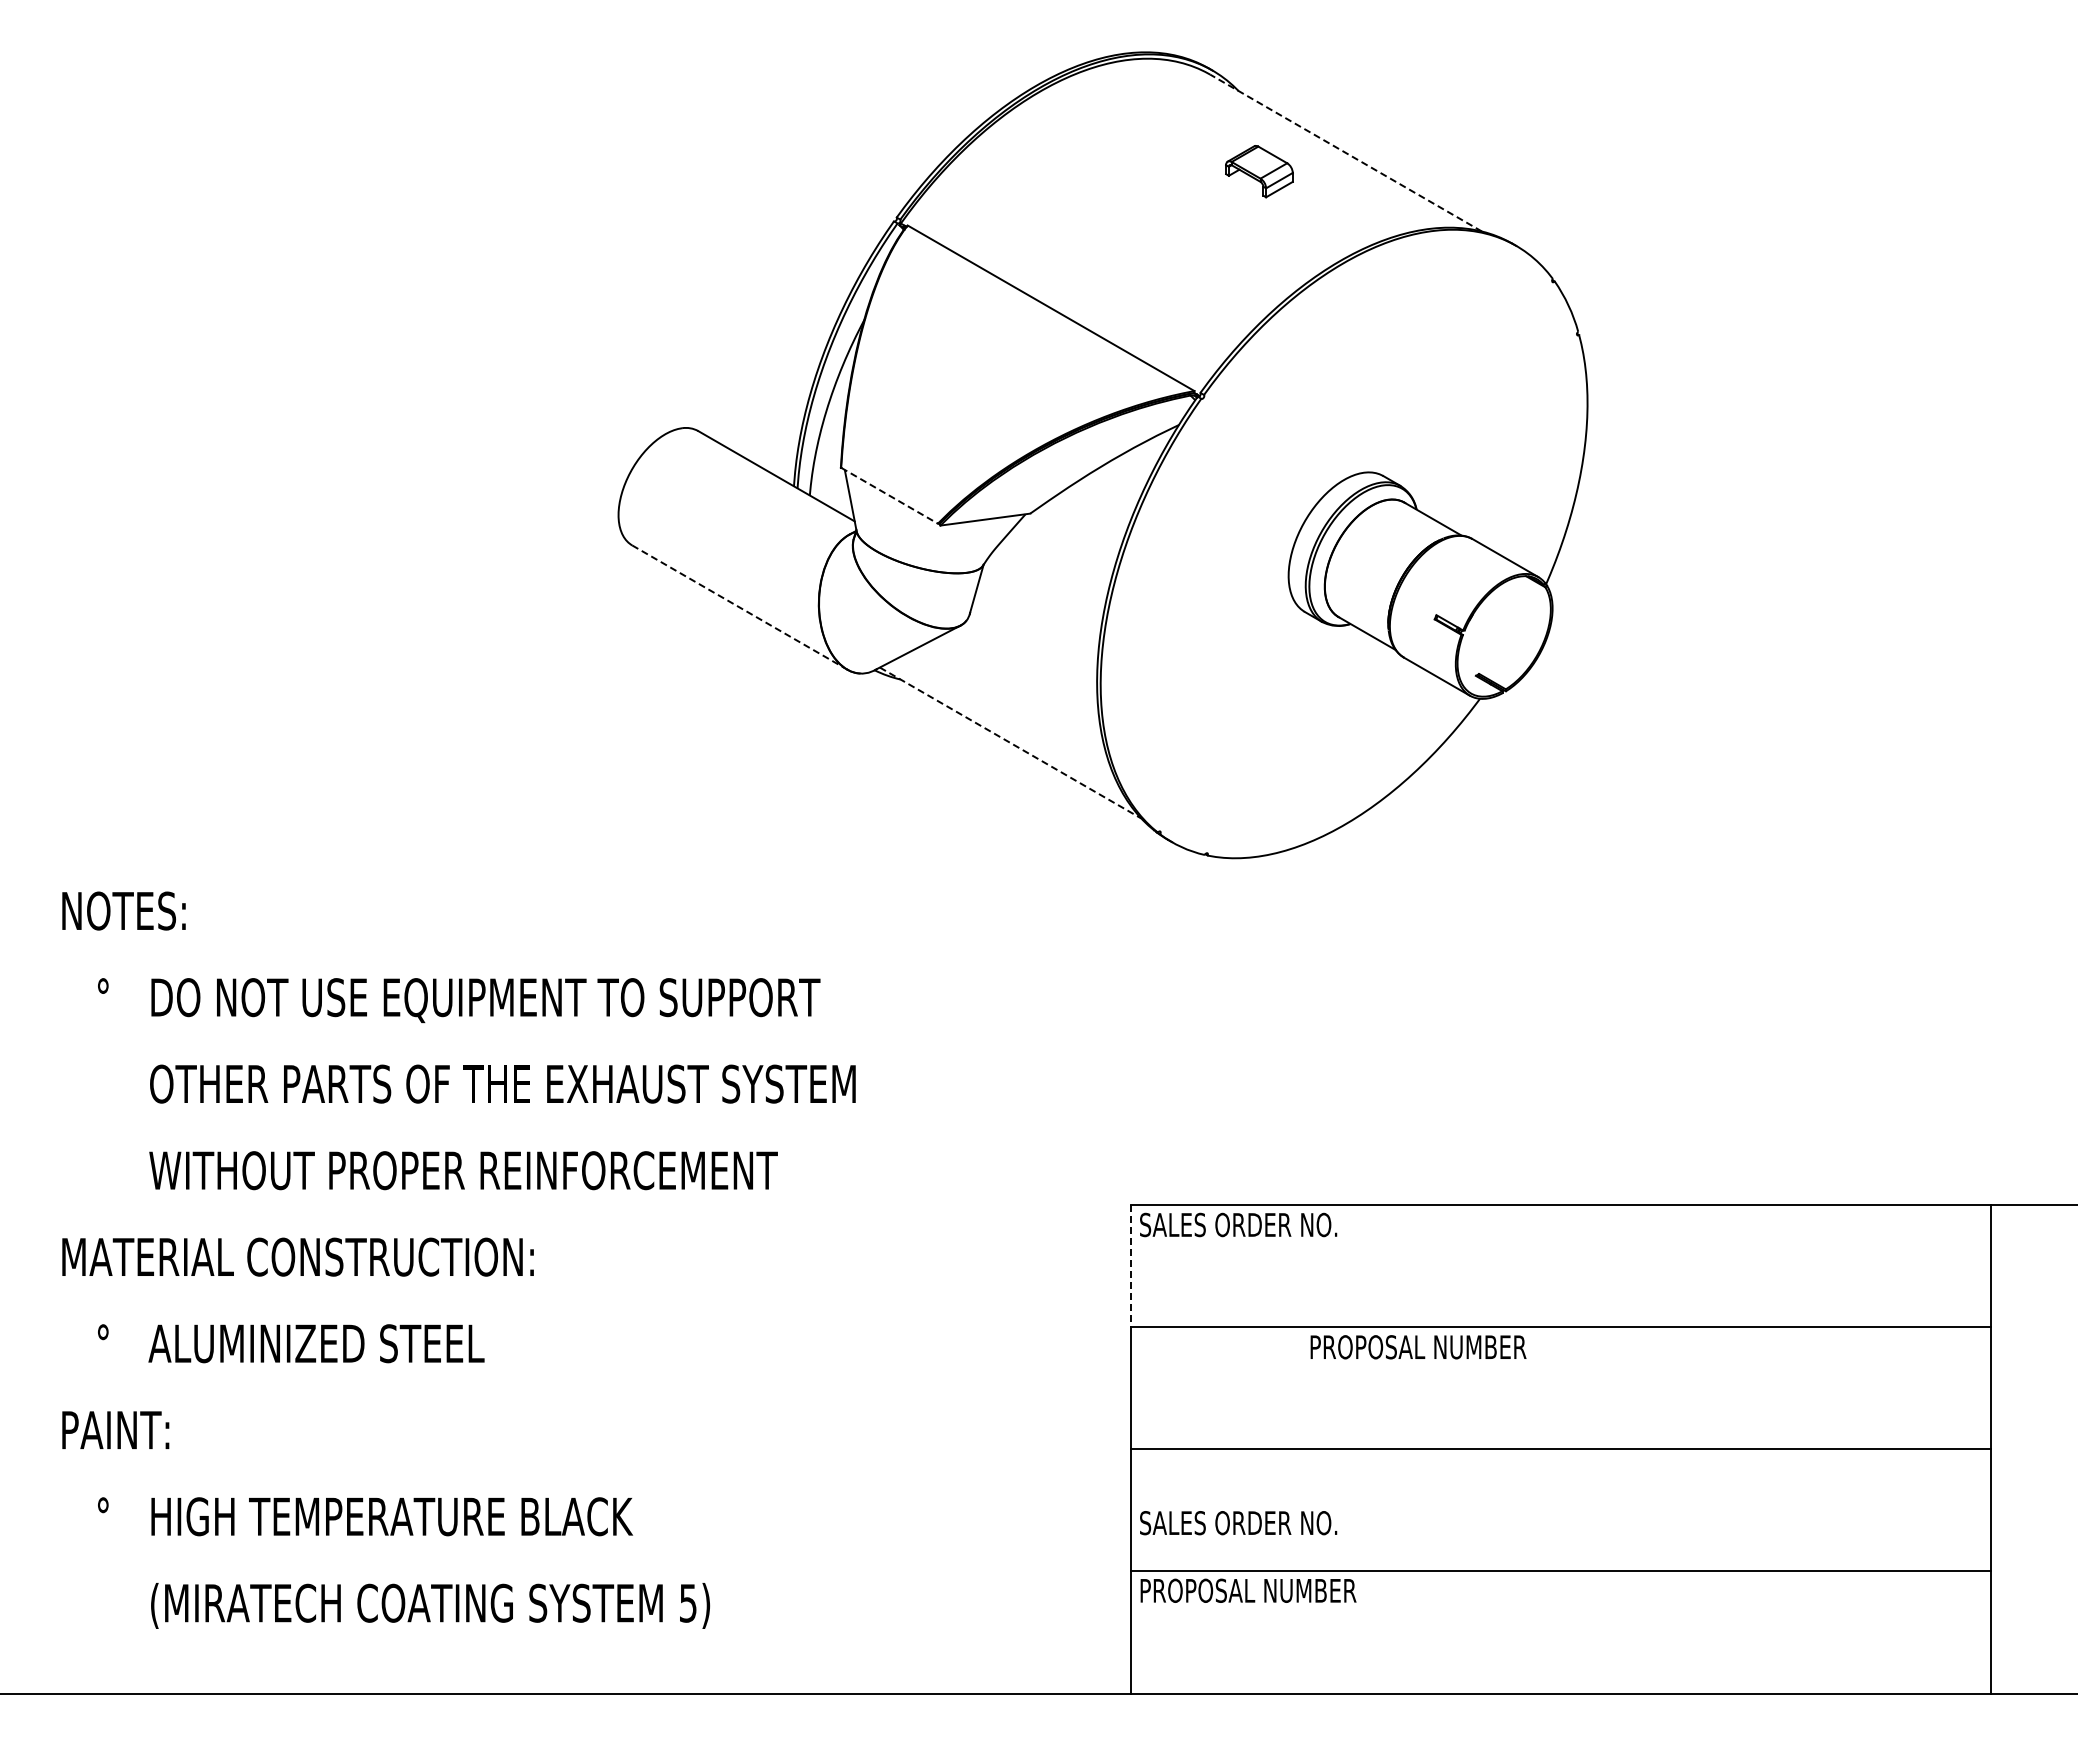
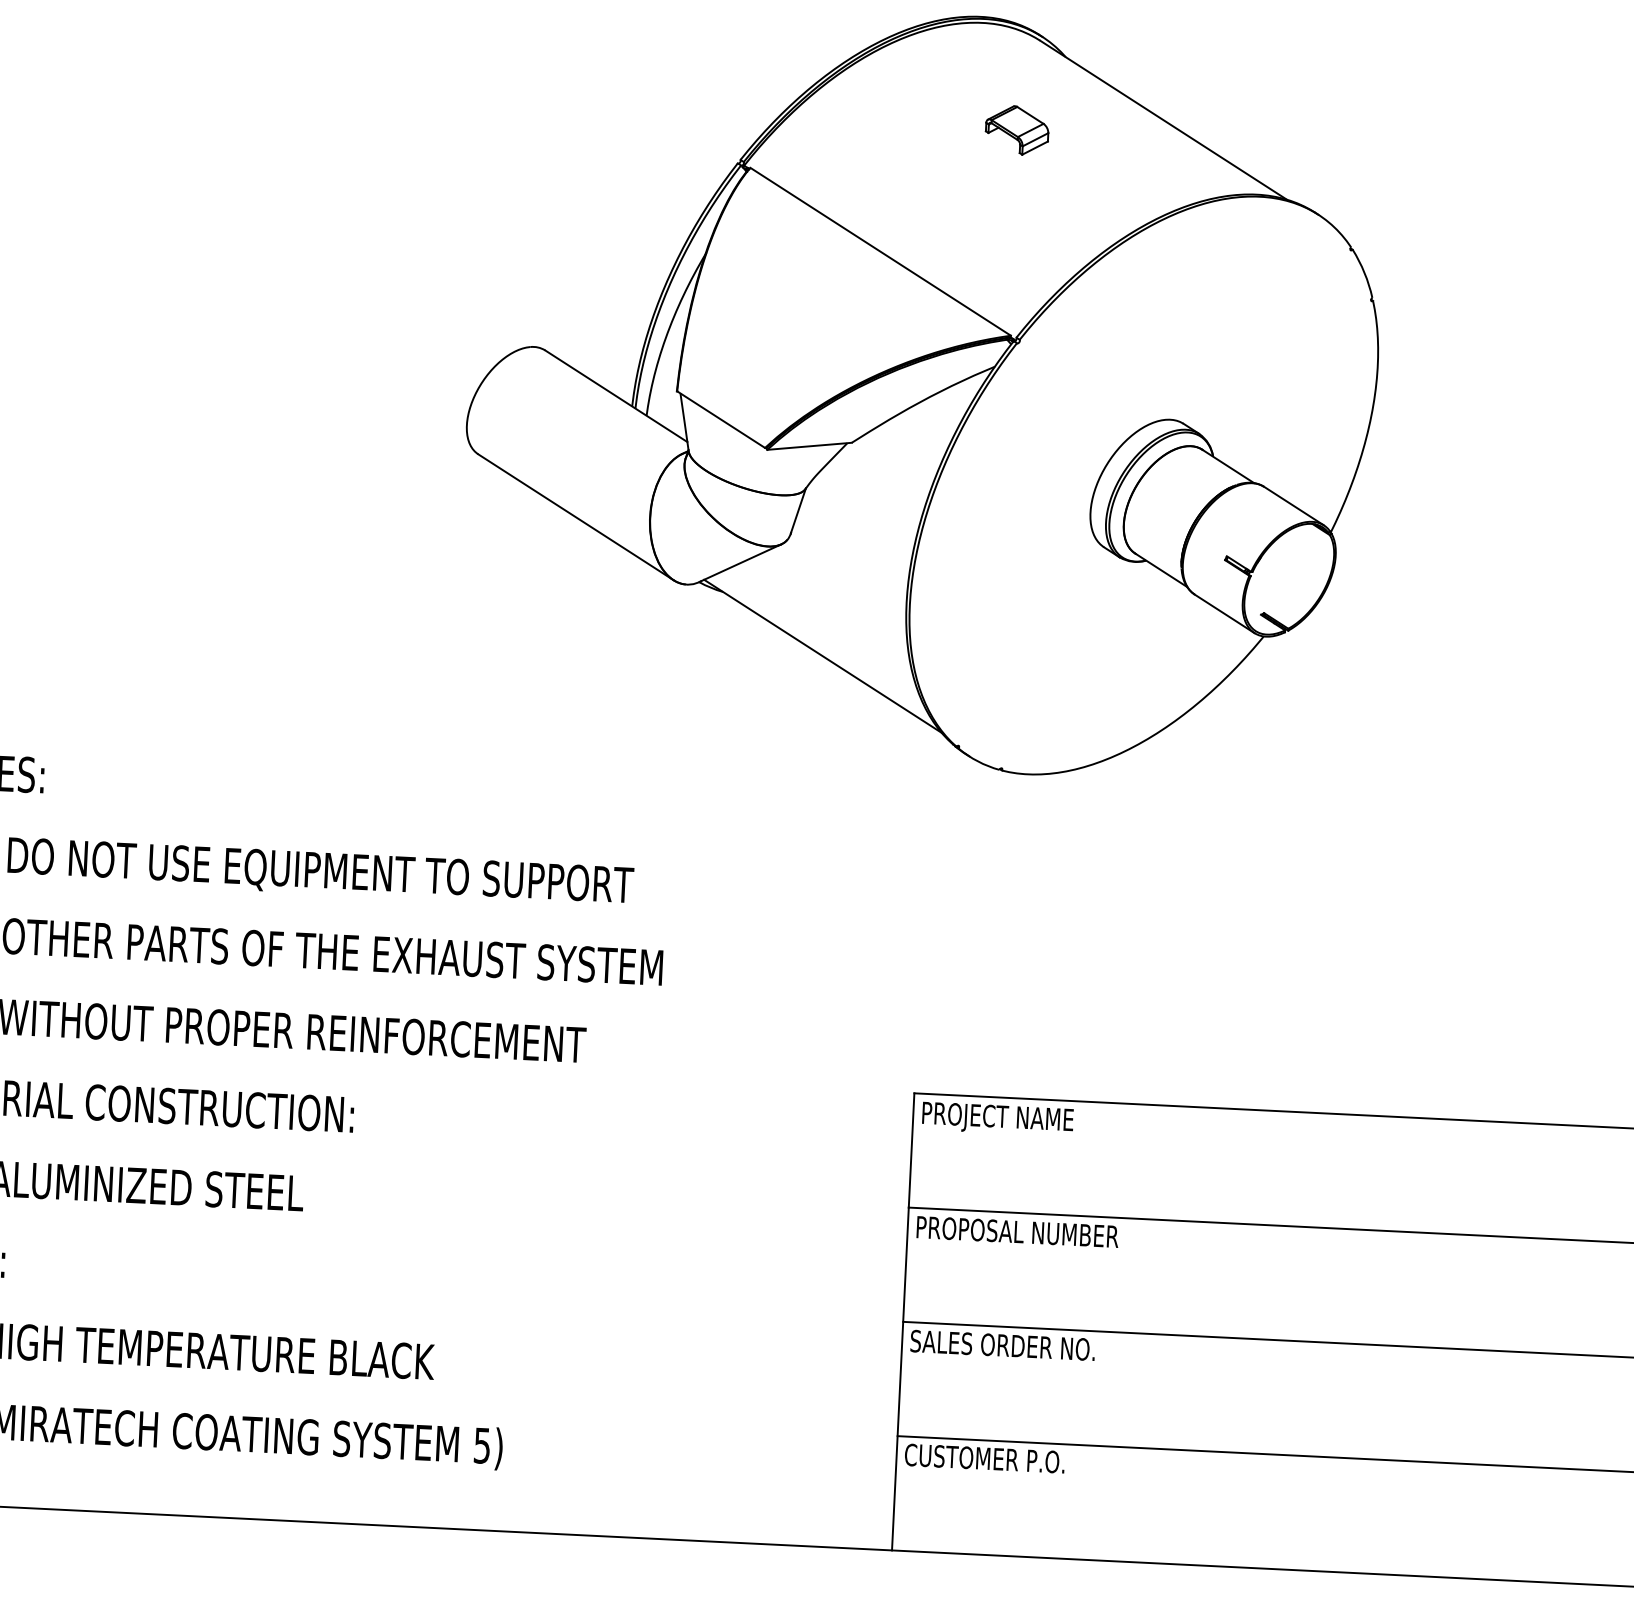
line: (1346, 153) -> (1163, 120), dashed -> solid
part: (1259, 171) -> (1017, 130), moved
line: (889, 495) -> (721, 419), dashed -> solid
line: (738, 606) -> (574, 516), dashed -> solid
line: (1010, 743) -> (822, 656), dashed -> solid
text: (1238, 1227) -> (1013, 1119), SALES ORDER NO. -> PROJECT NAME
line: (1130, 1266) -> (911, 1151), dashed -> solid
text: (1418, 1347) -> (1017, 1232), moved
text: (1238, 1523) -> (1002, 1345), moved
text: (1247, 1590) -> (1005, 1459), PROPOSAL NUMBER -> CUSTOMER P.O.

